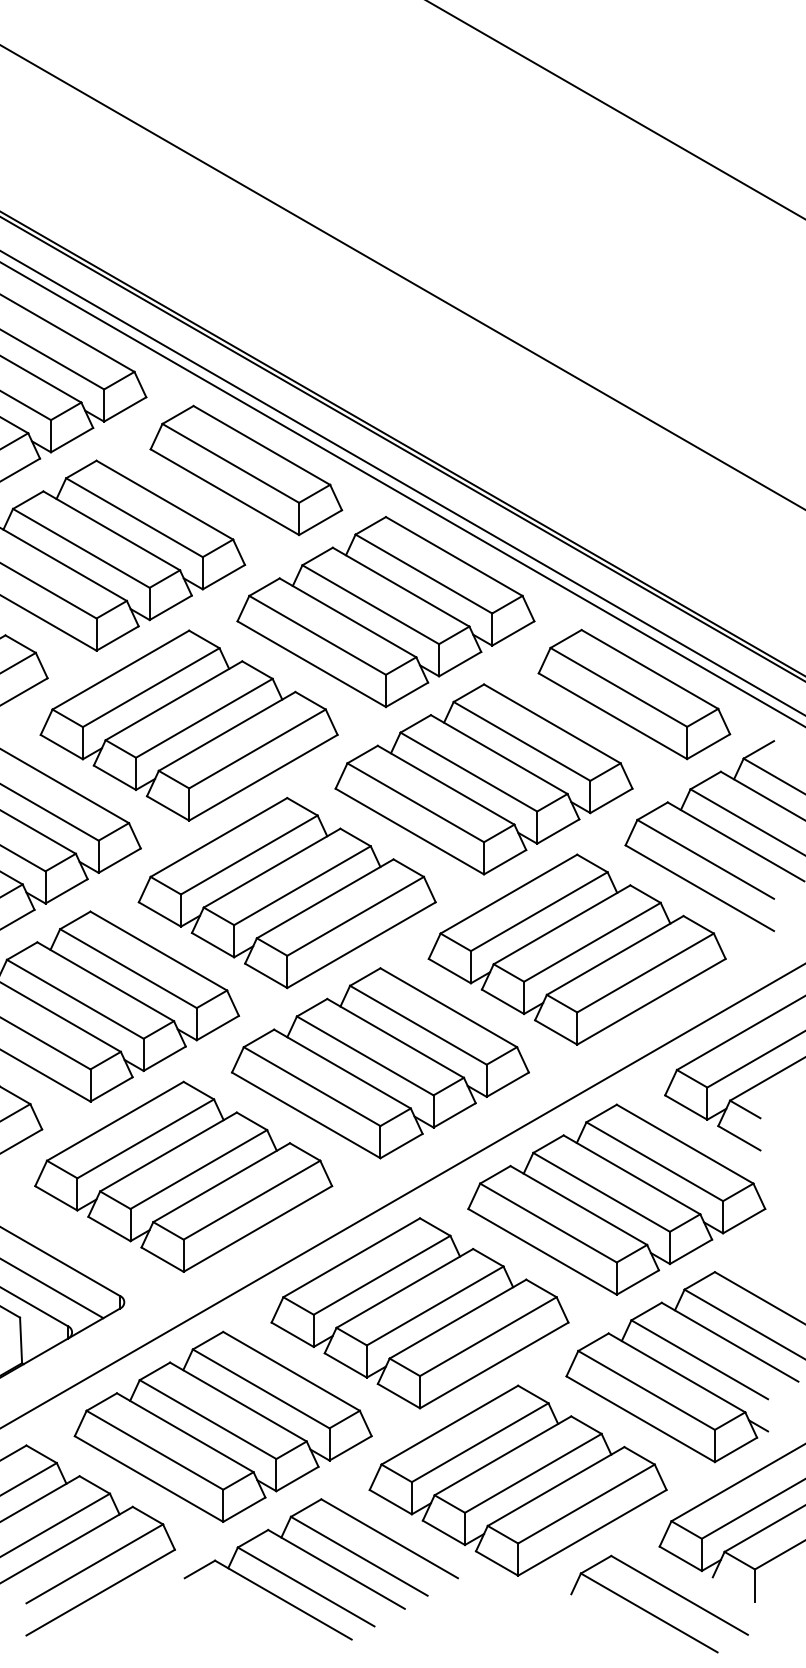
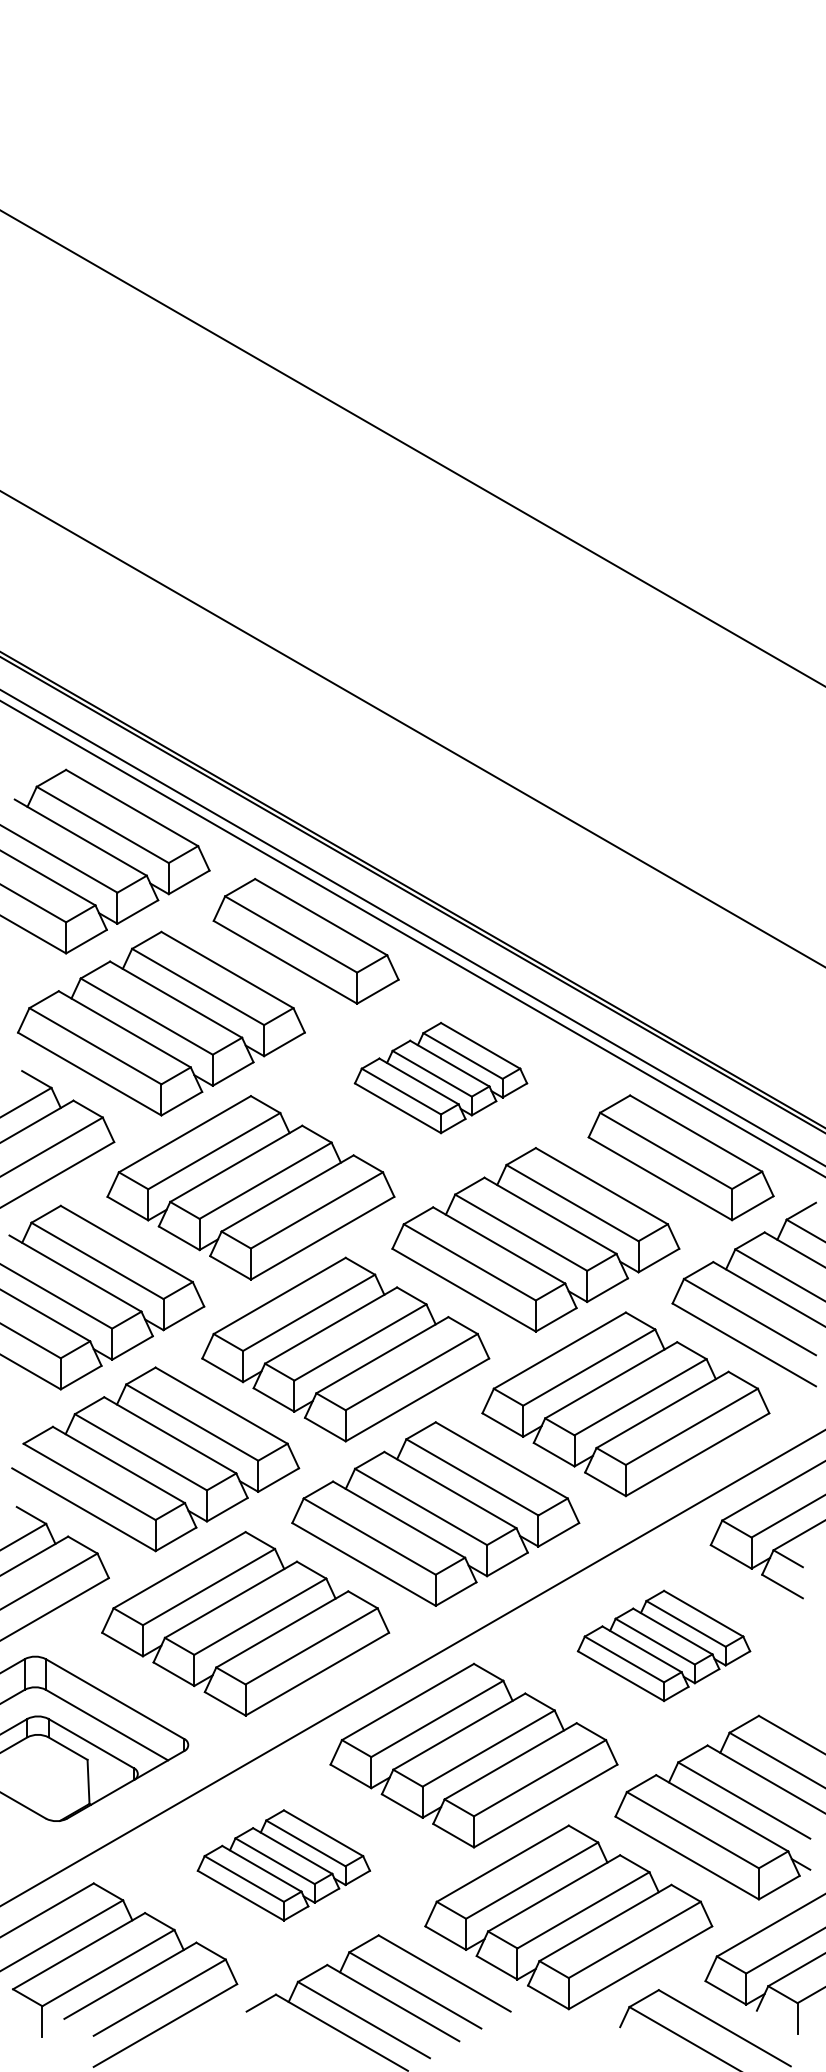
part: (385, 611) -> (440, 1077), size x0.6
part: (616, 1199) -> (663, 1645), size x0.6
part: (222, 1426) -> (283, 1865), size x0.6

